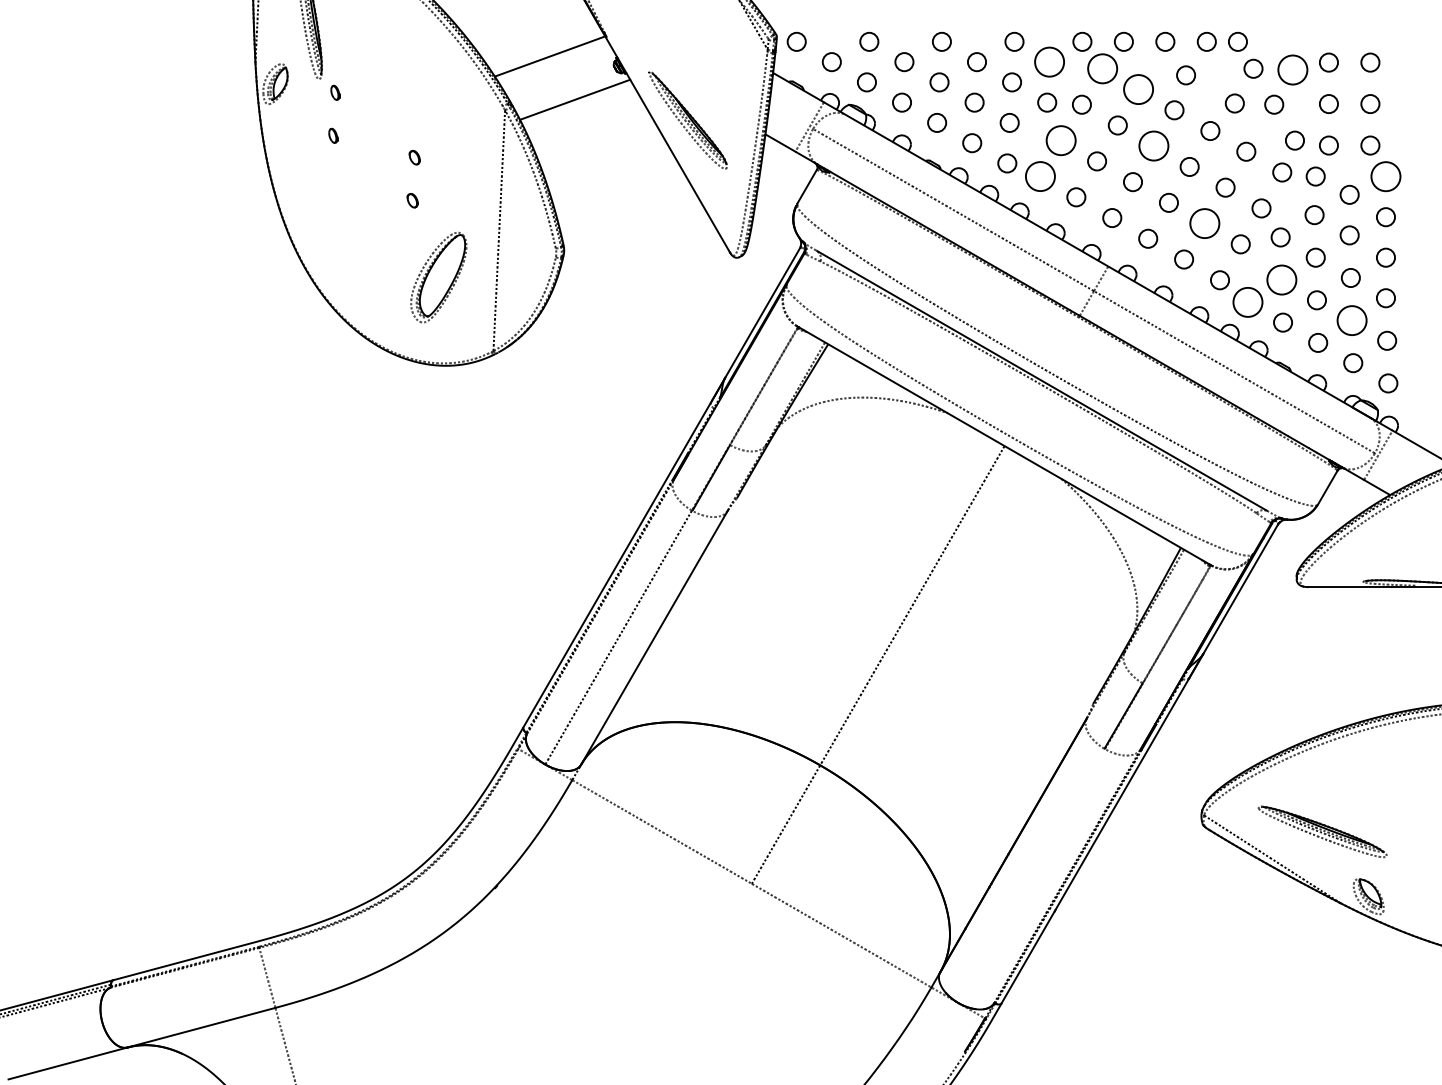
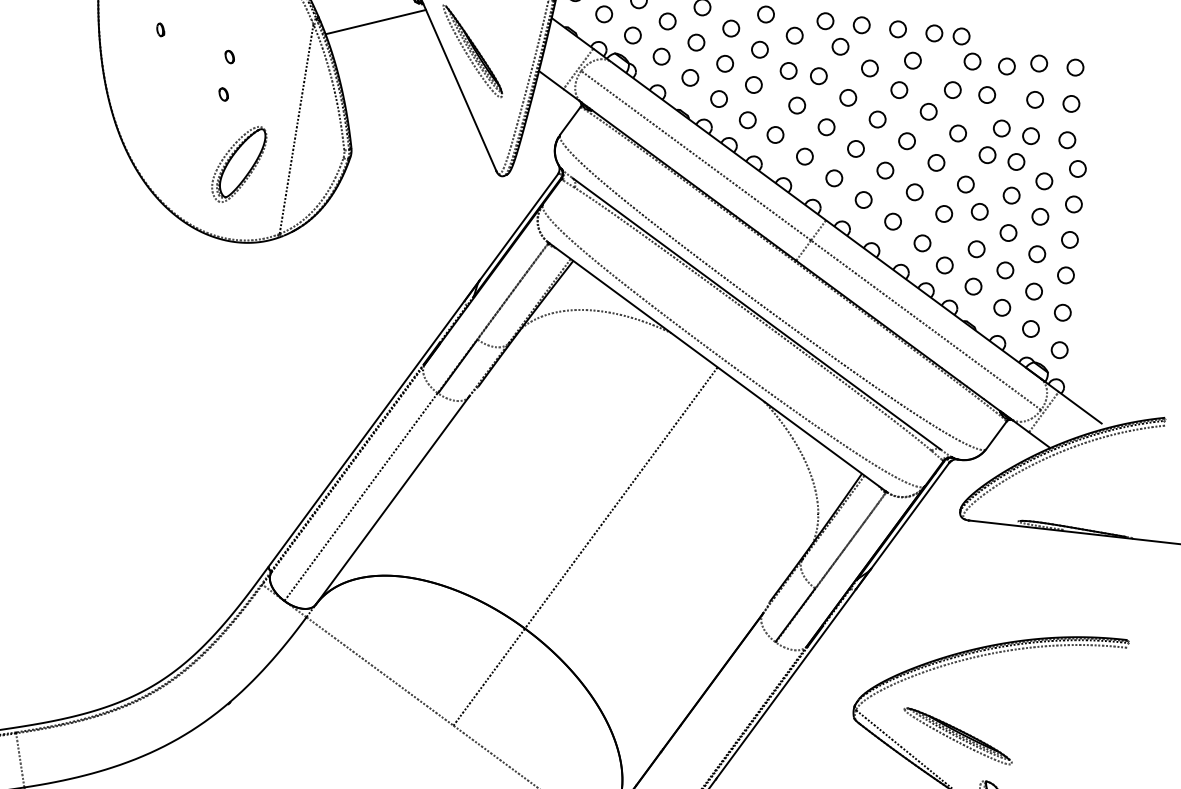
circle: (1049, 62) -> (794, 36), size x0.62
circle: (1102, 68) -> (840, 46), size x0.62
circle: (1292, 69) -> (1006, 66), size x0.62
circle: (1138, 89) -> (869, 68), size x0.62
circle: (1061, 140) -> (797, 105), size x0.62
circle: (1153, 146) -> (877, 119), size x0.62
circle: (1040, 176) -> (775, 134), size x0.62
circle: (1385, 176) -> (1077, 168), size x0.62
circle: (1204, 223) -> (914, 192), size x0.62
circle: (1281, 279) -> (976, 248), size x0.62
circle: (1247, 302) -> (944, 265), size x0.62
circle: (1351, 320) -> (1033, 291), size x0.62

